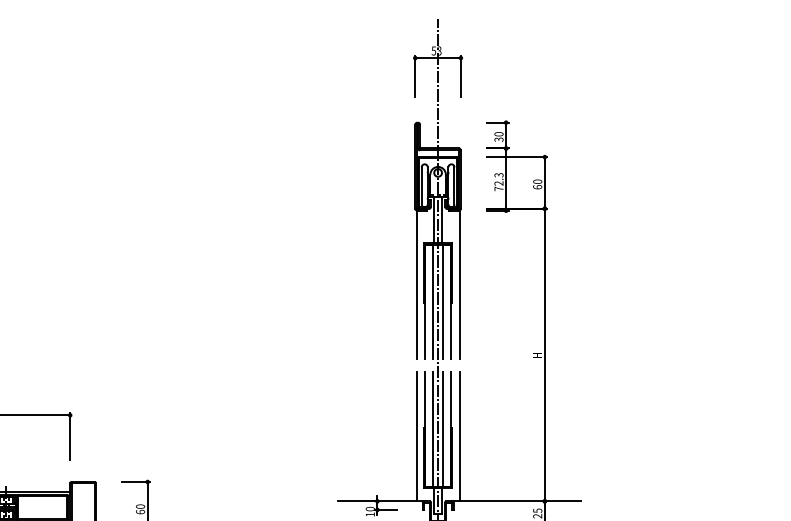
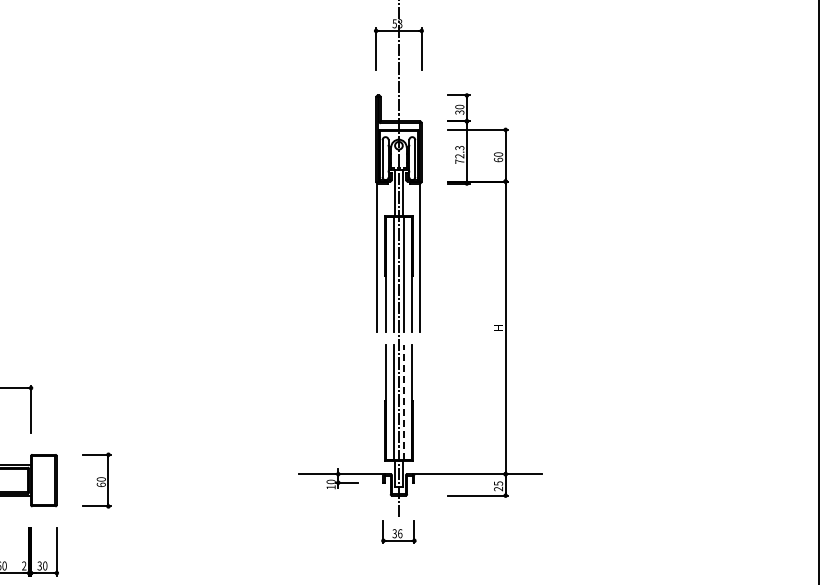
line: (443, 428) -> (404, 401), solid -> dashed
line: (416, 436) -> (377, 409), removed
line: (459, 436) -> (420, 409), removed

